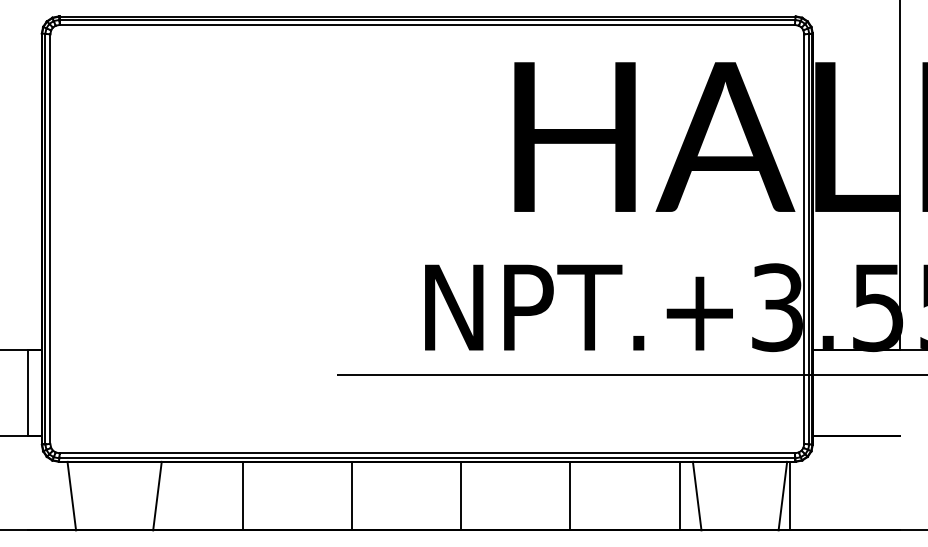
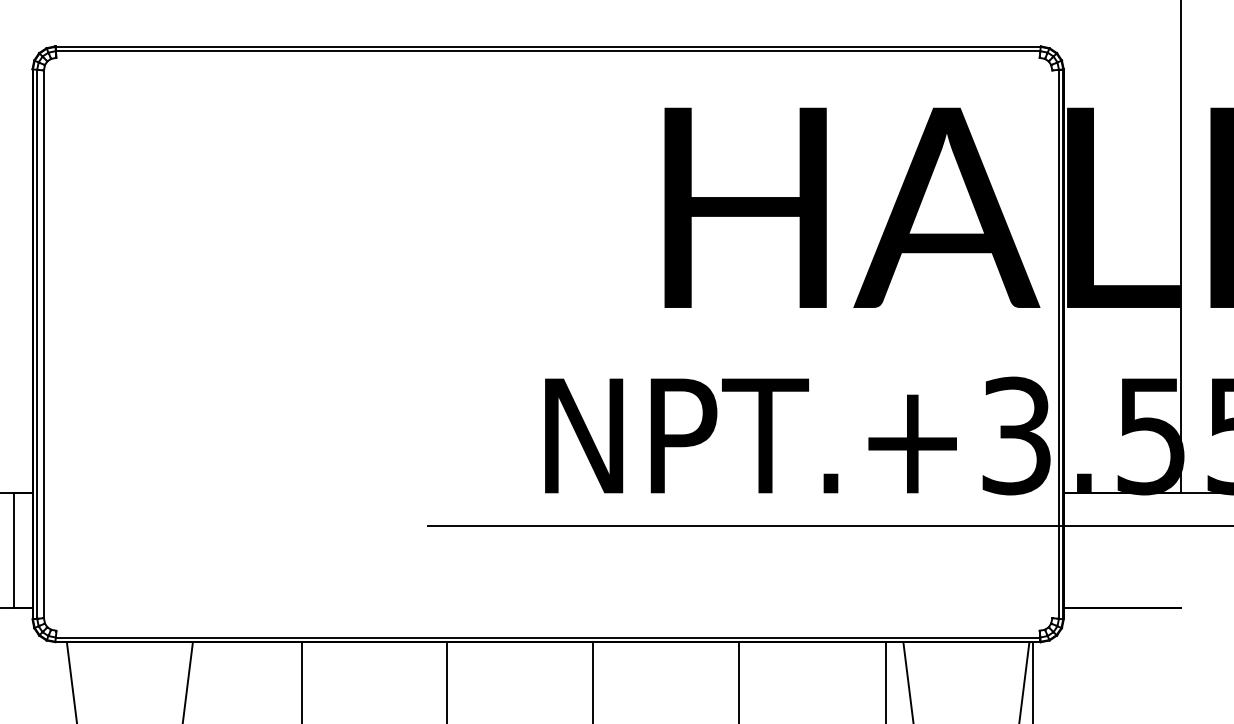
line: (426, 24) -> (547, 57), removed
line: (804, 238) -> (1052, 343), removed
line: (426, 453) -> (547, 631), removed

